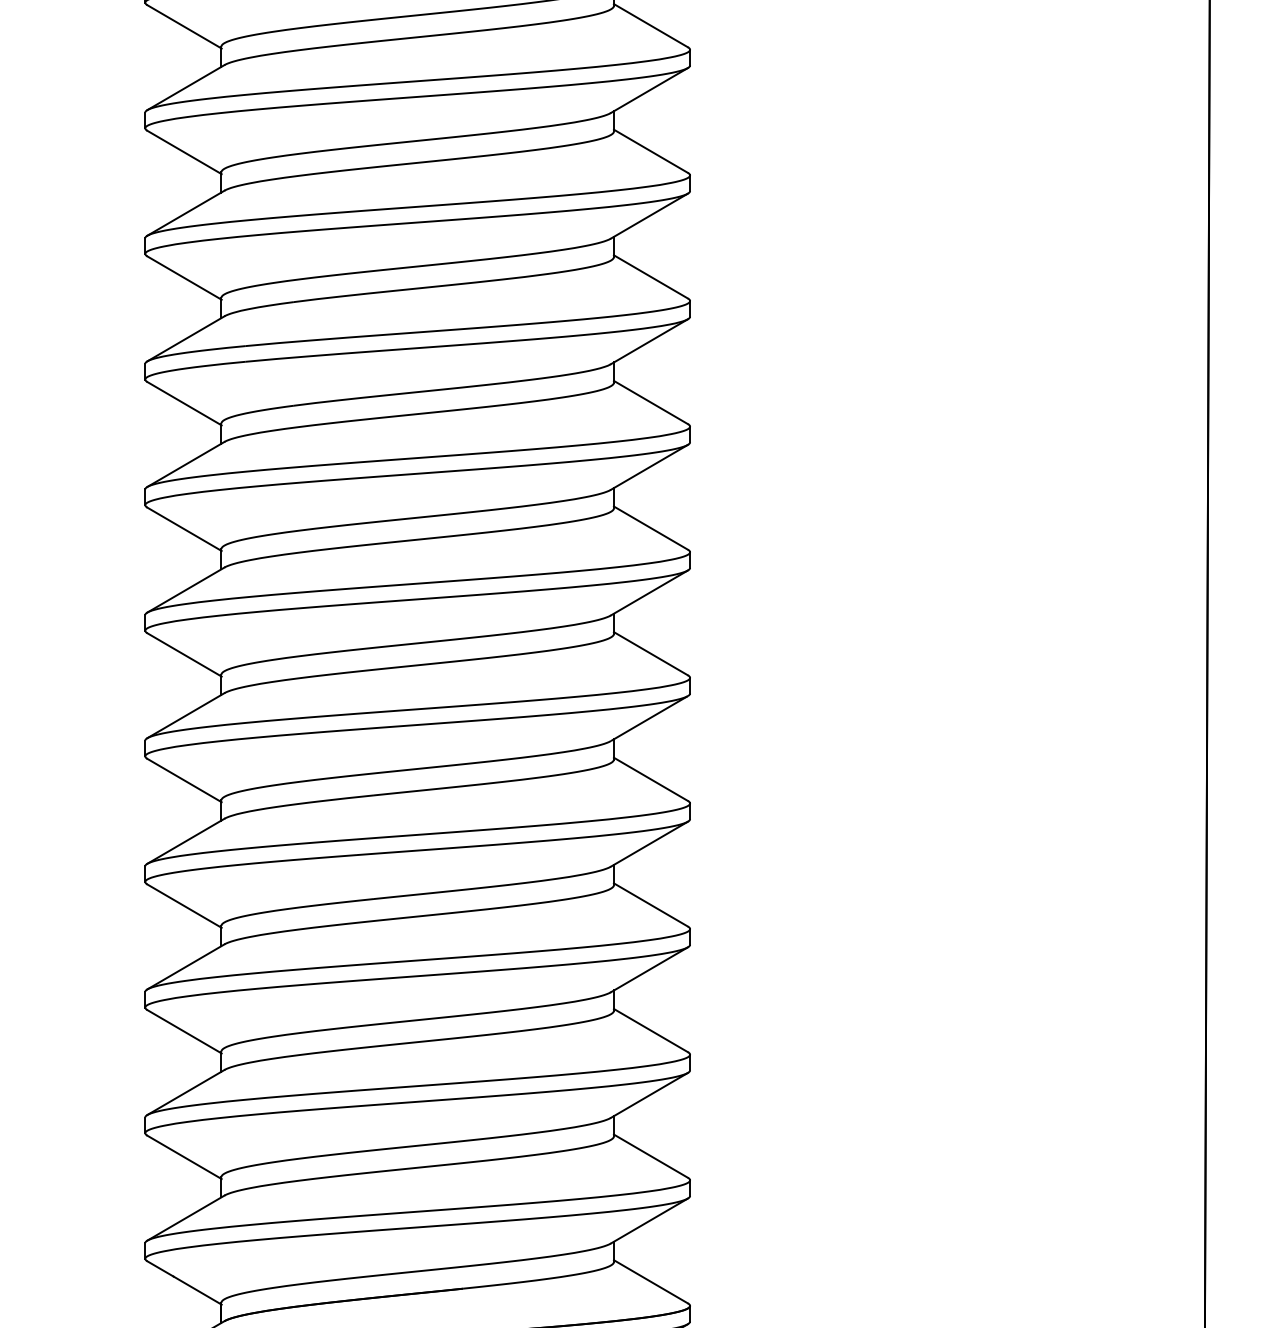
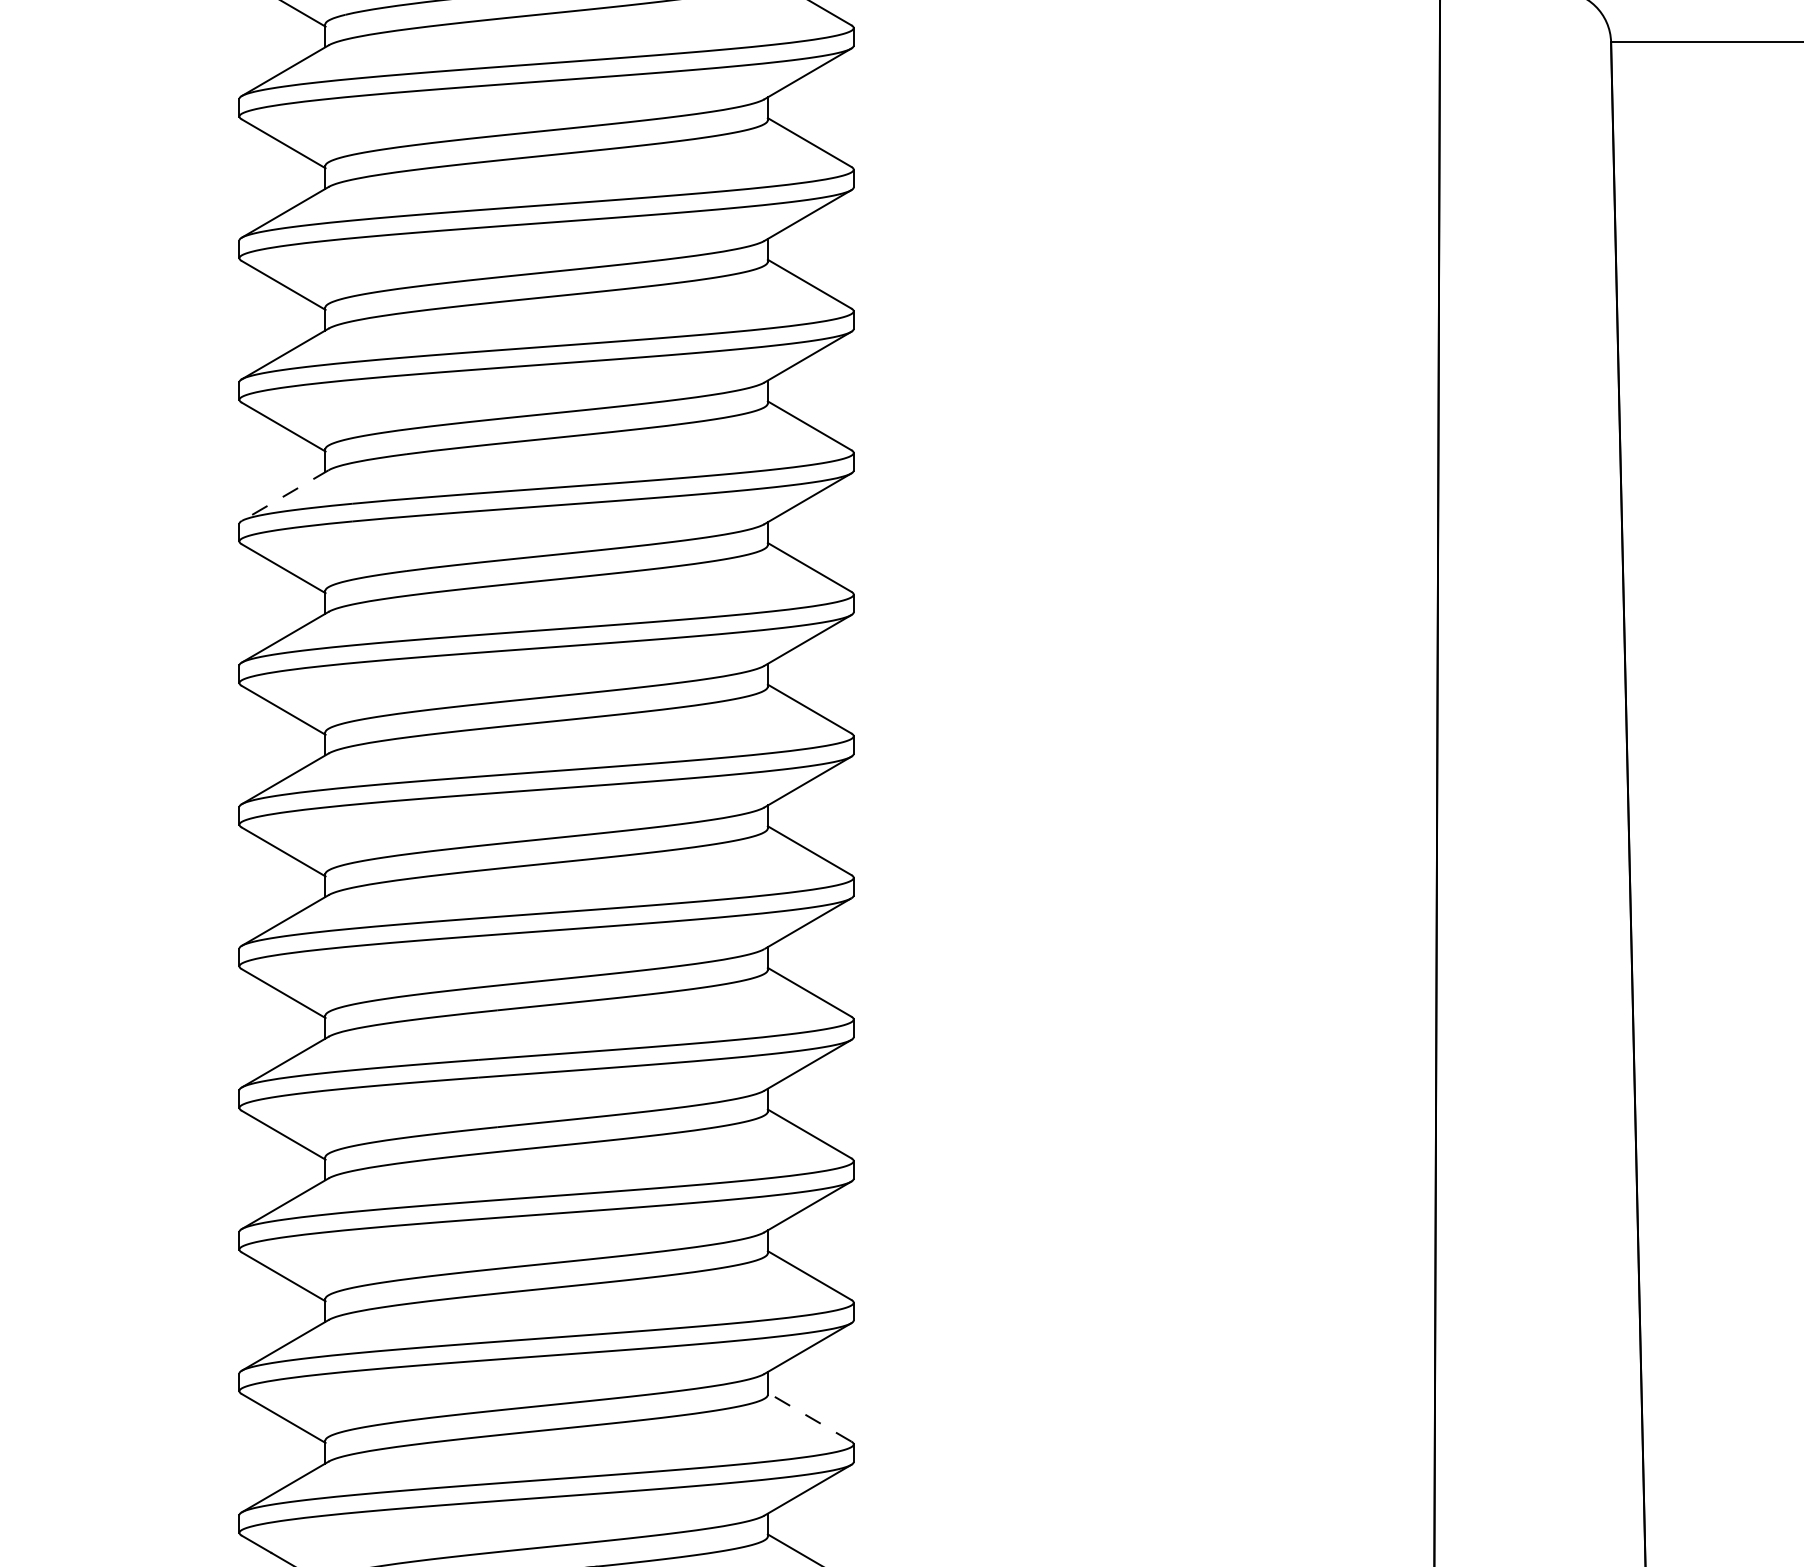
line: (185, 338) -> (284, 495), solid -> dashed
line: (650, 1155) -> (809, 1416), solid -> dashed

